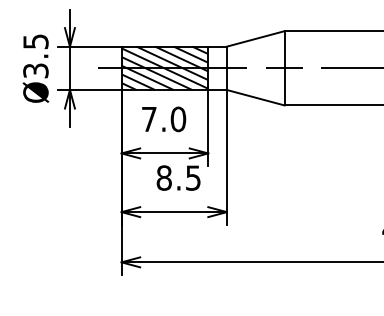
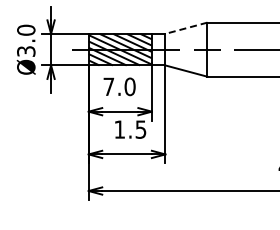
line: (255, 39) -> (186, 28), solid -> dashed
text: (36, 40) -> (26, 29), Ø3.5 -> Ø3.0
text: (163, 177) -> (119, 129), 8.5 -> 1.5

